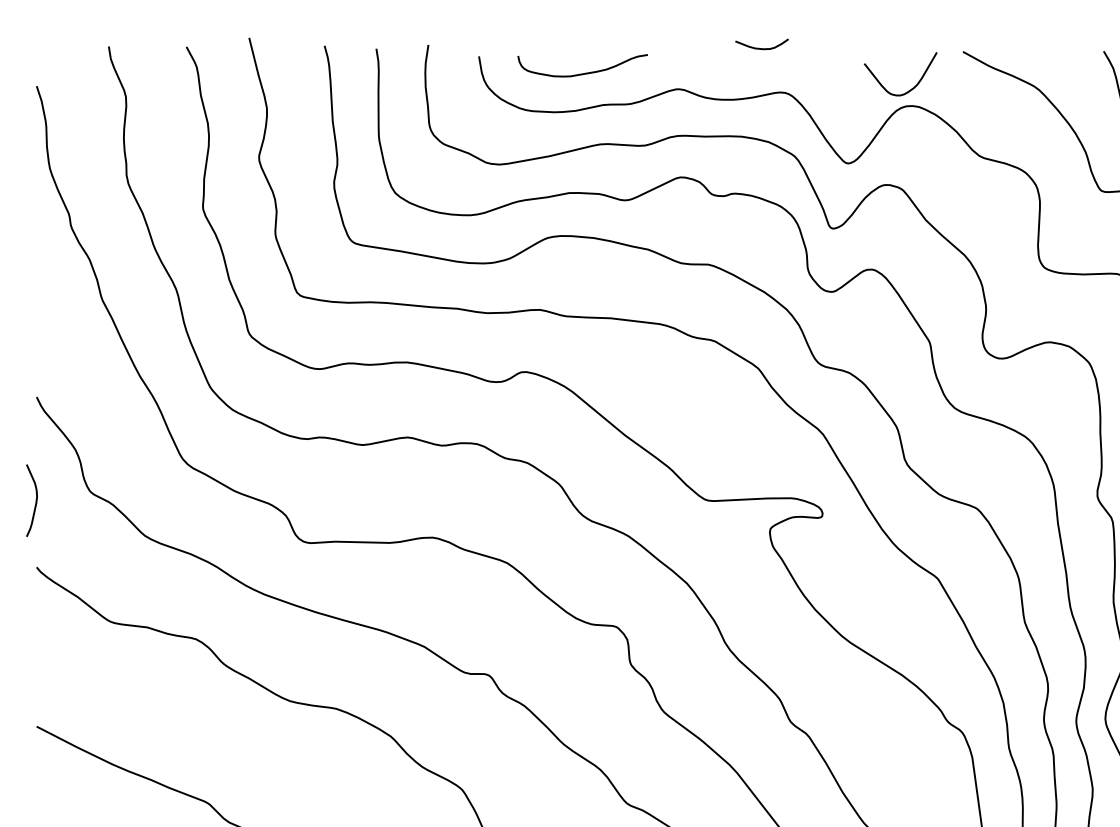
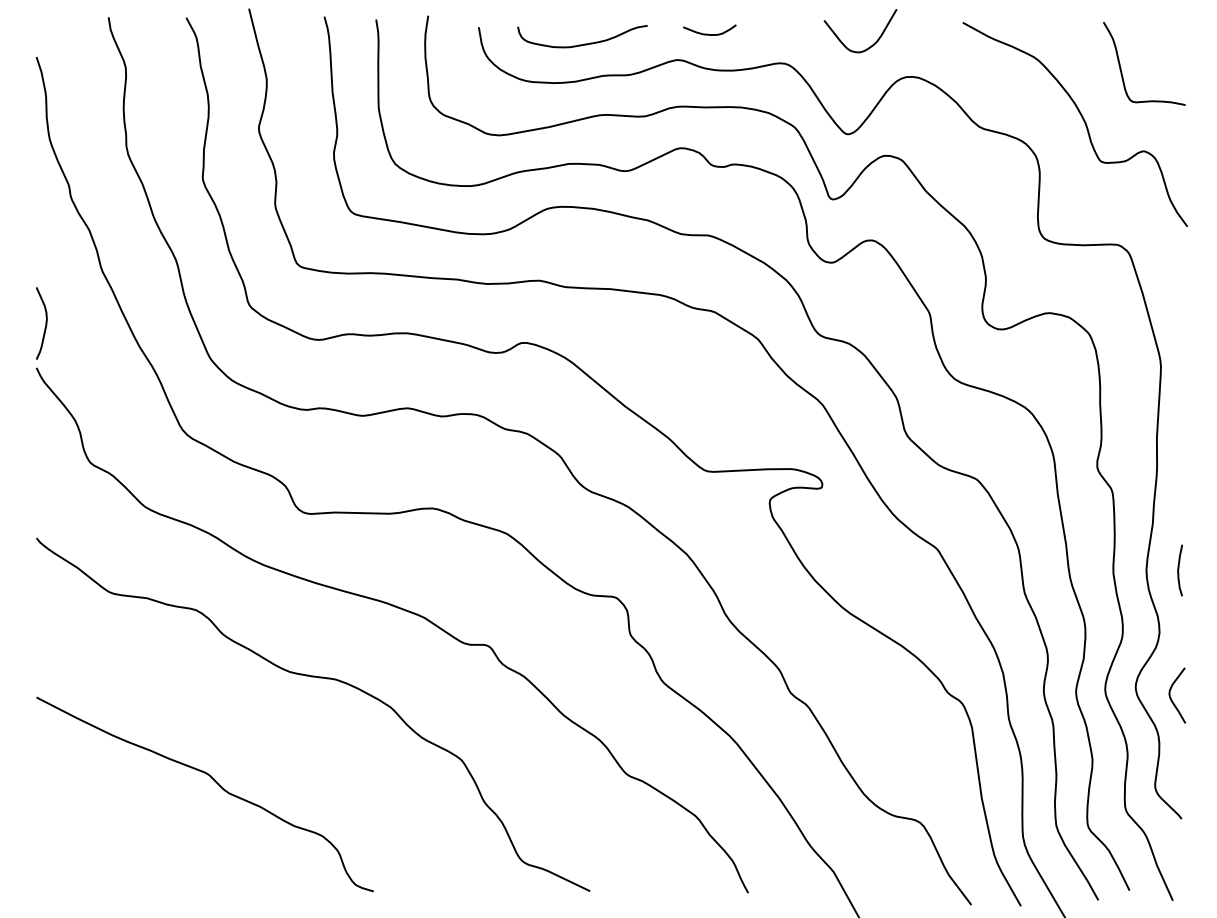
curve: (760, 47) -> (708, 33), moved
curve: (909, 89) -> (869, 46), moved
curve: (35, 500) -> (45, 323), moved

